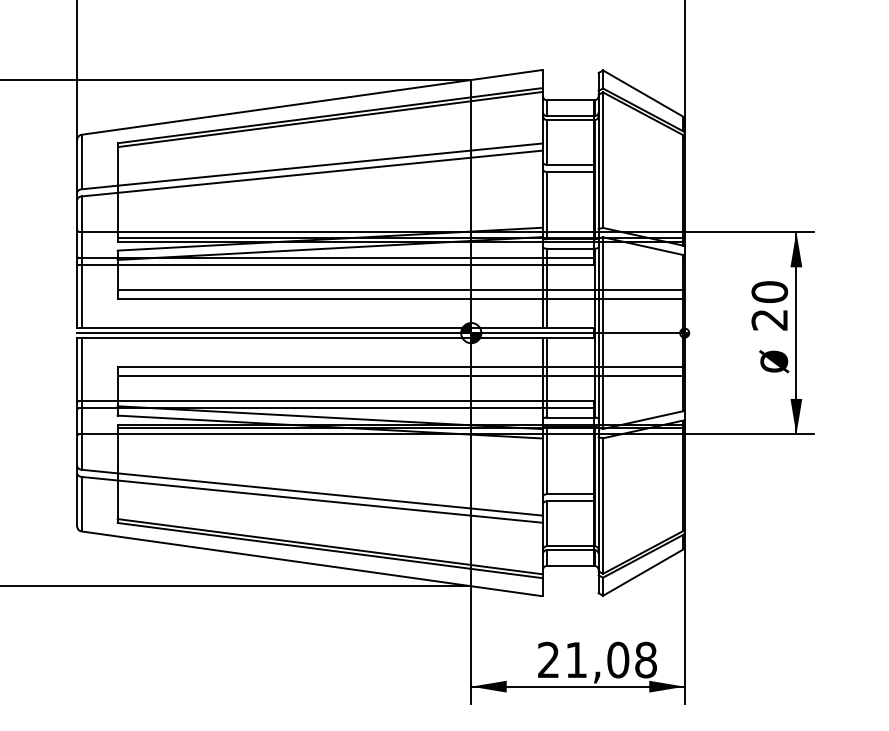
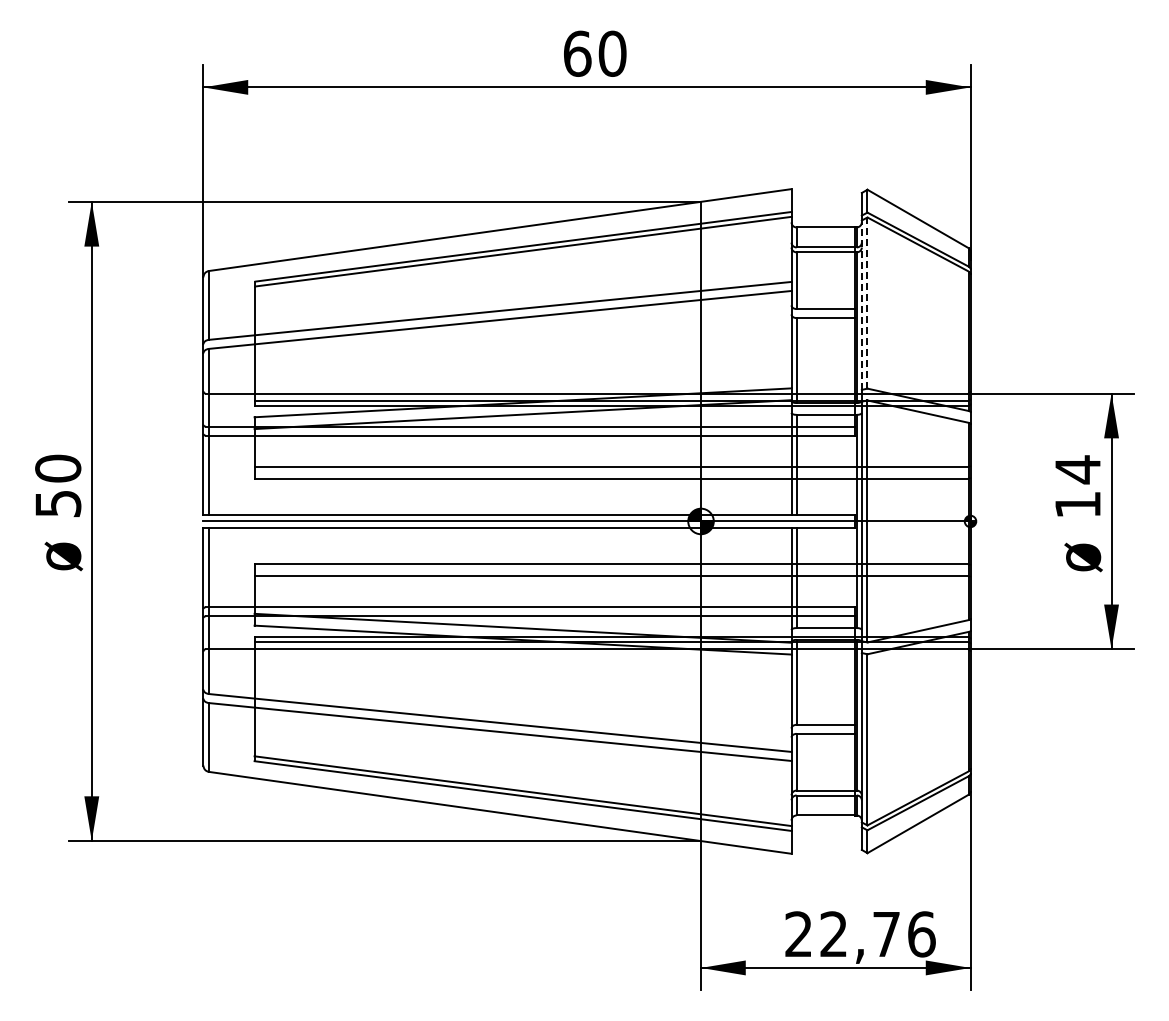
line: (603, 160) -> (867, 303), solid -> dashed
line: (598, 162) -> (861, 305), solid -> dashed
text: (769, 305) -> (1077, 486), 20 -> 14
text: (611, 660) -> (877, 934), 21,08 -> 22,76

